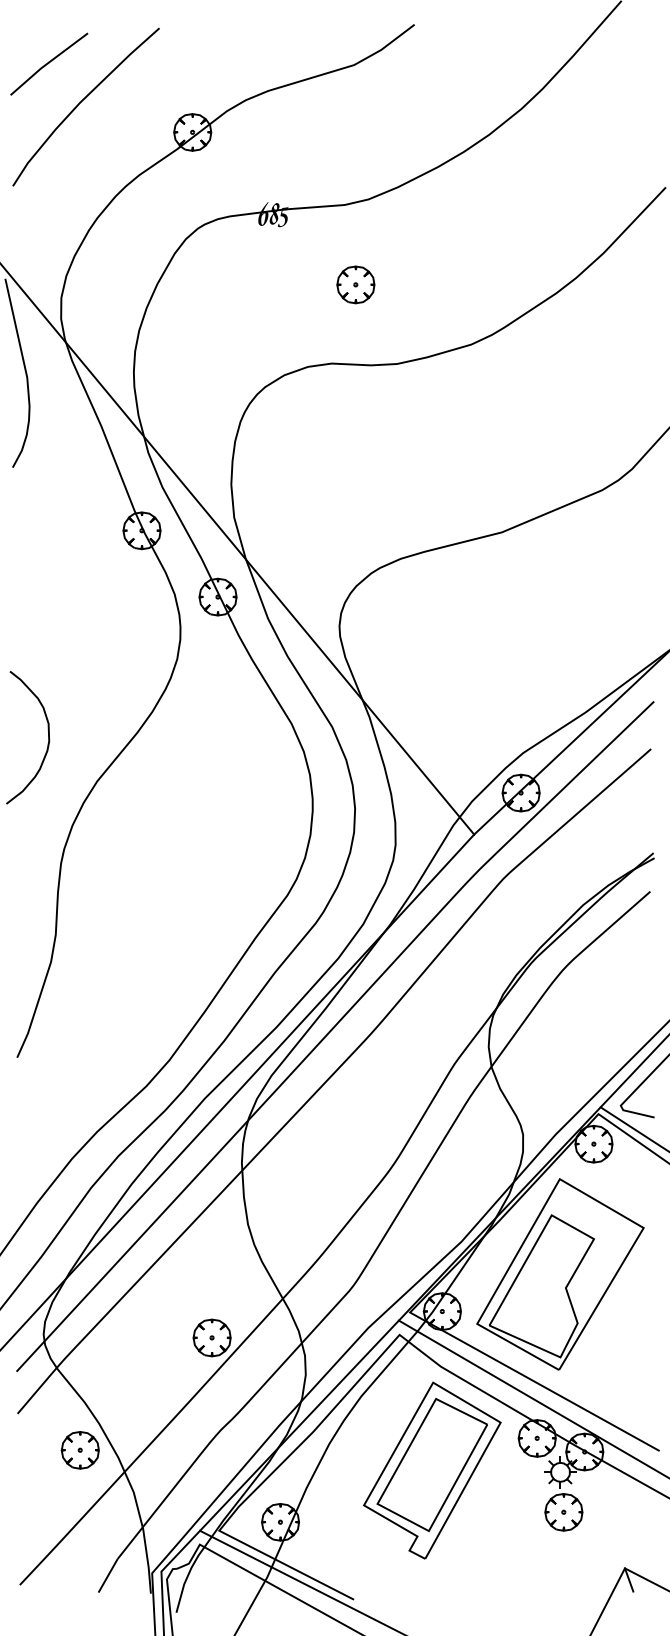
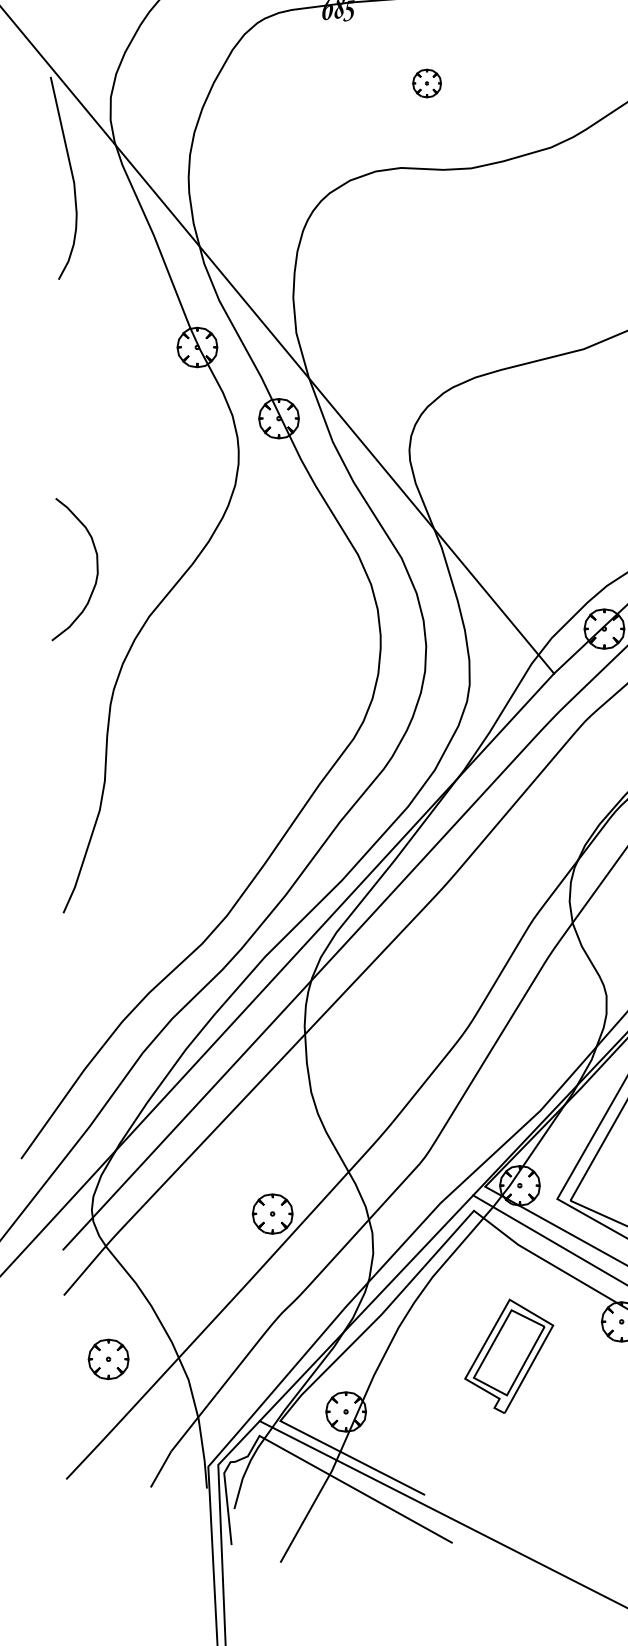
part: (355, 284) -> (426, 83), size x0.7
part: (79, 1450) -> (107, 1359), moved
part: (432, 1470) -> (509, 1356), size x0.6

